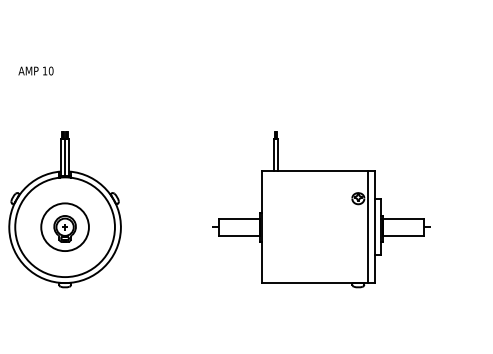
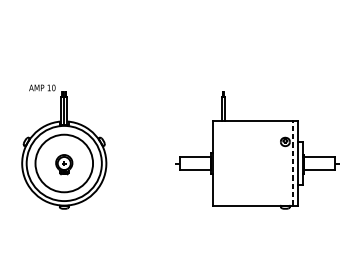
text: (35, 70) -> (41, 87), moved
circle: (64, 227) -> (63, 163), size x1.6
line: (368, 227) -> (293, 163), solid -> dashed

